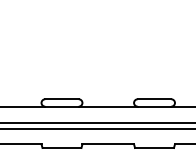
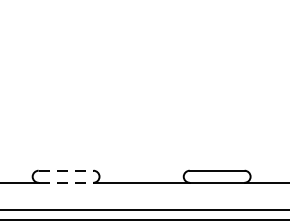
line: (61, 99) -> (65, 171), solid -> dashed
line: (61, 106) -> (65, 182), solid -> dashed

